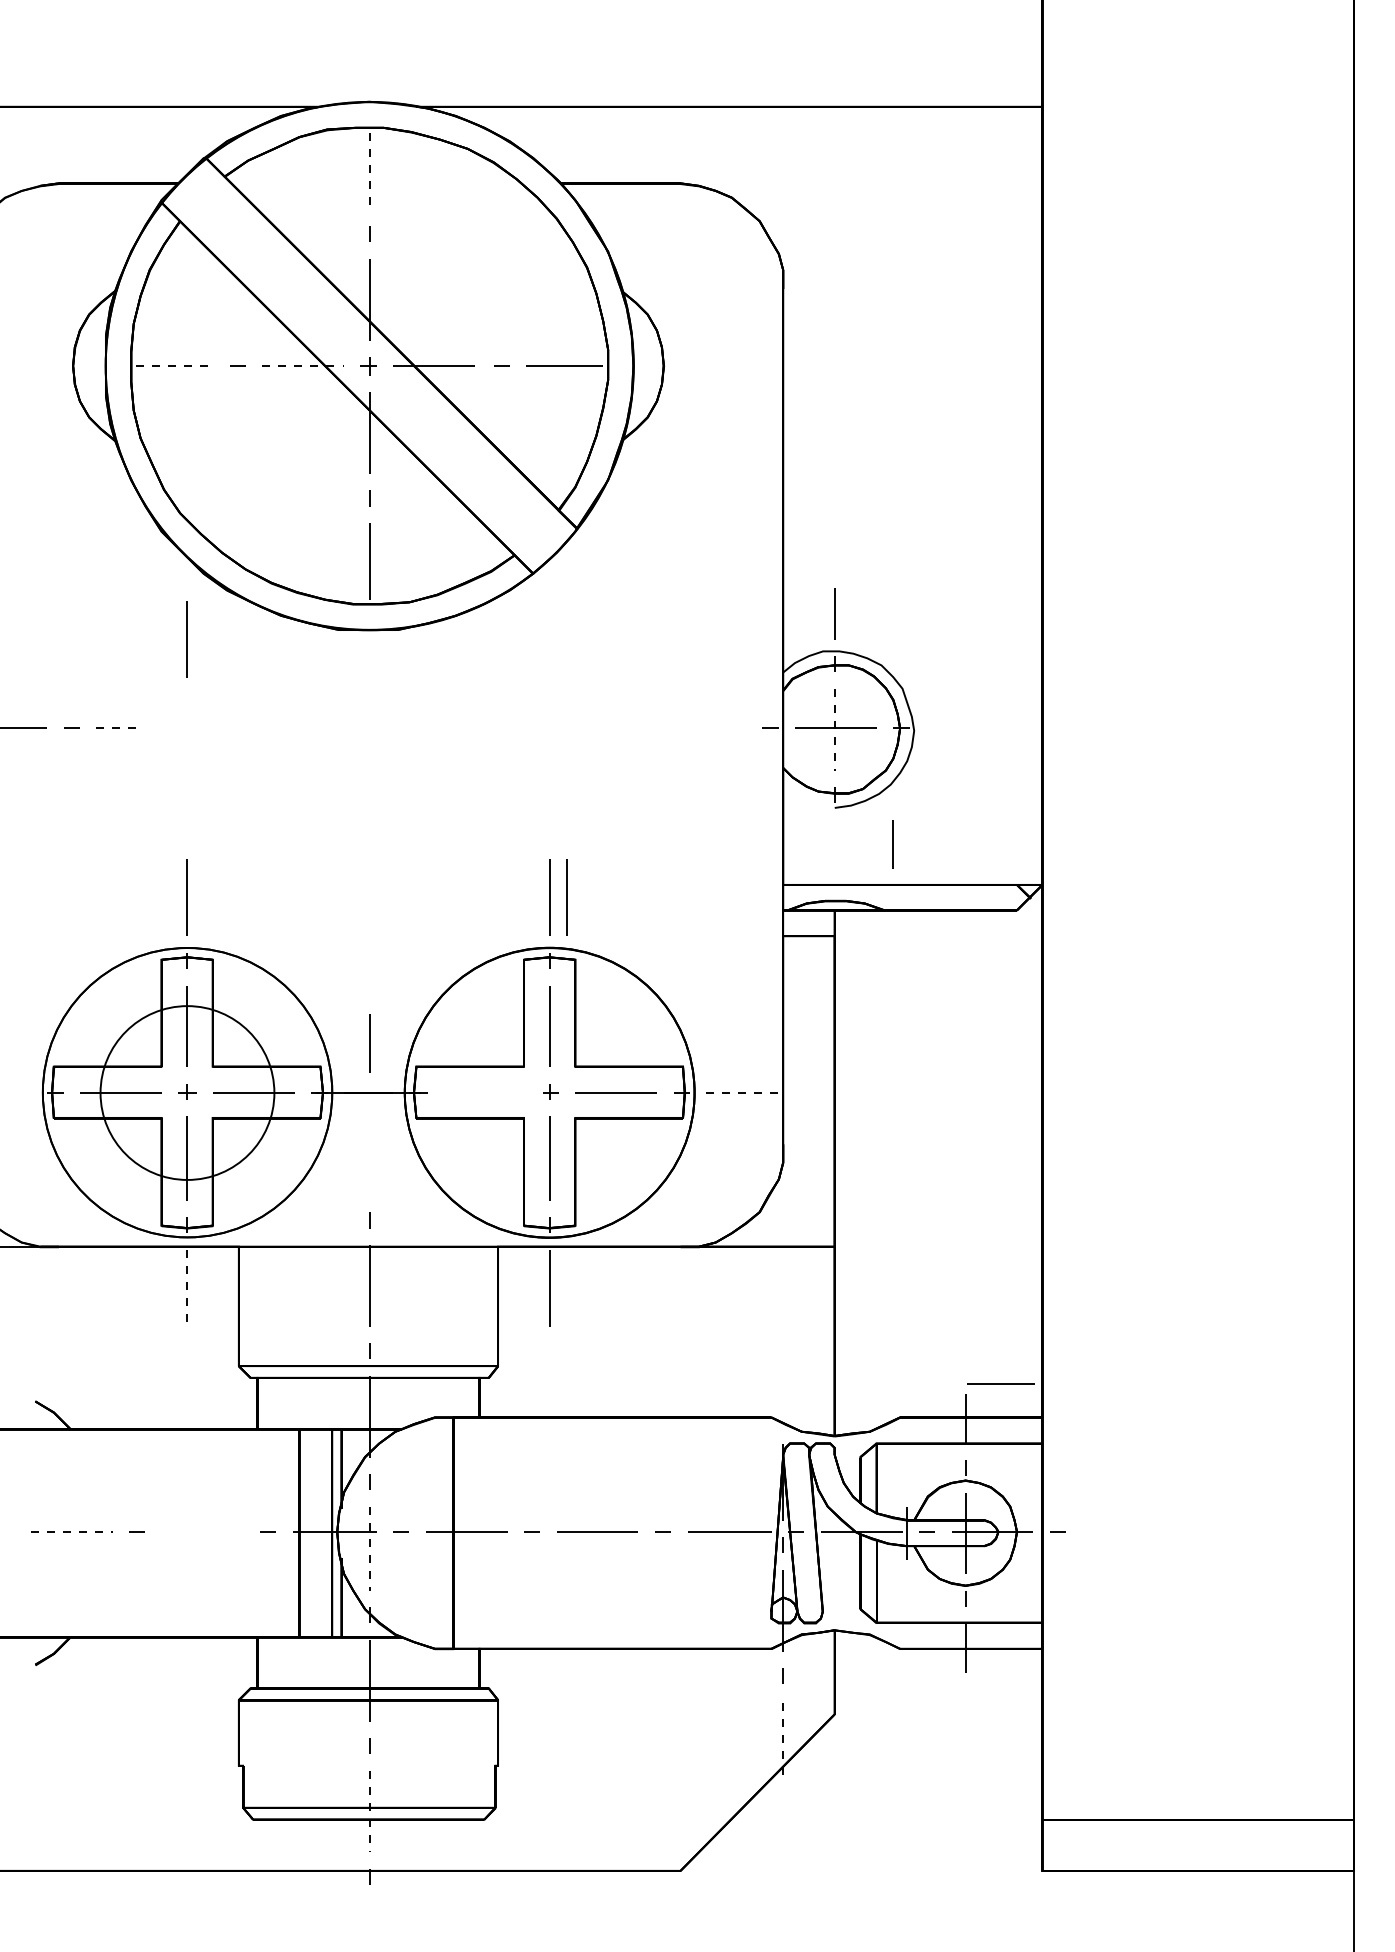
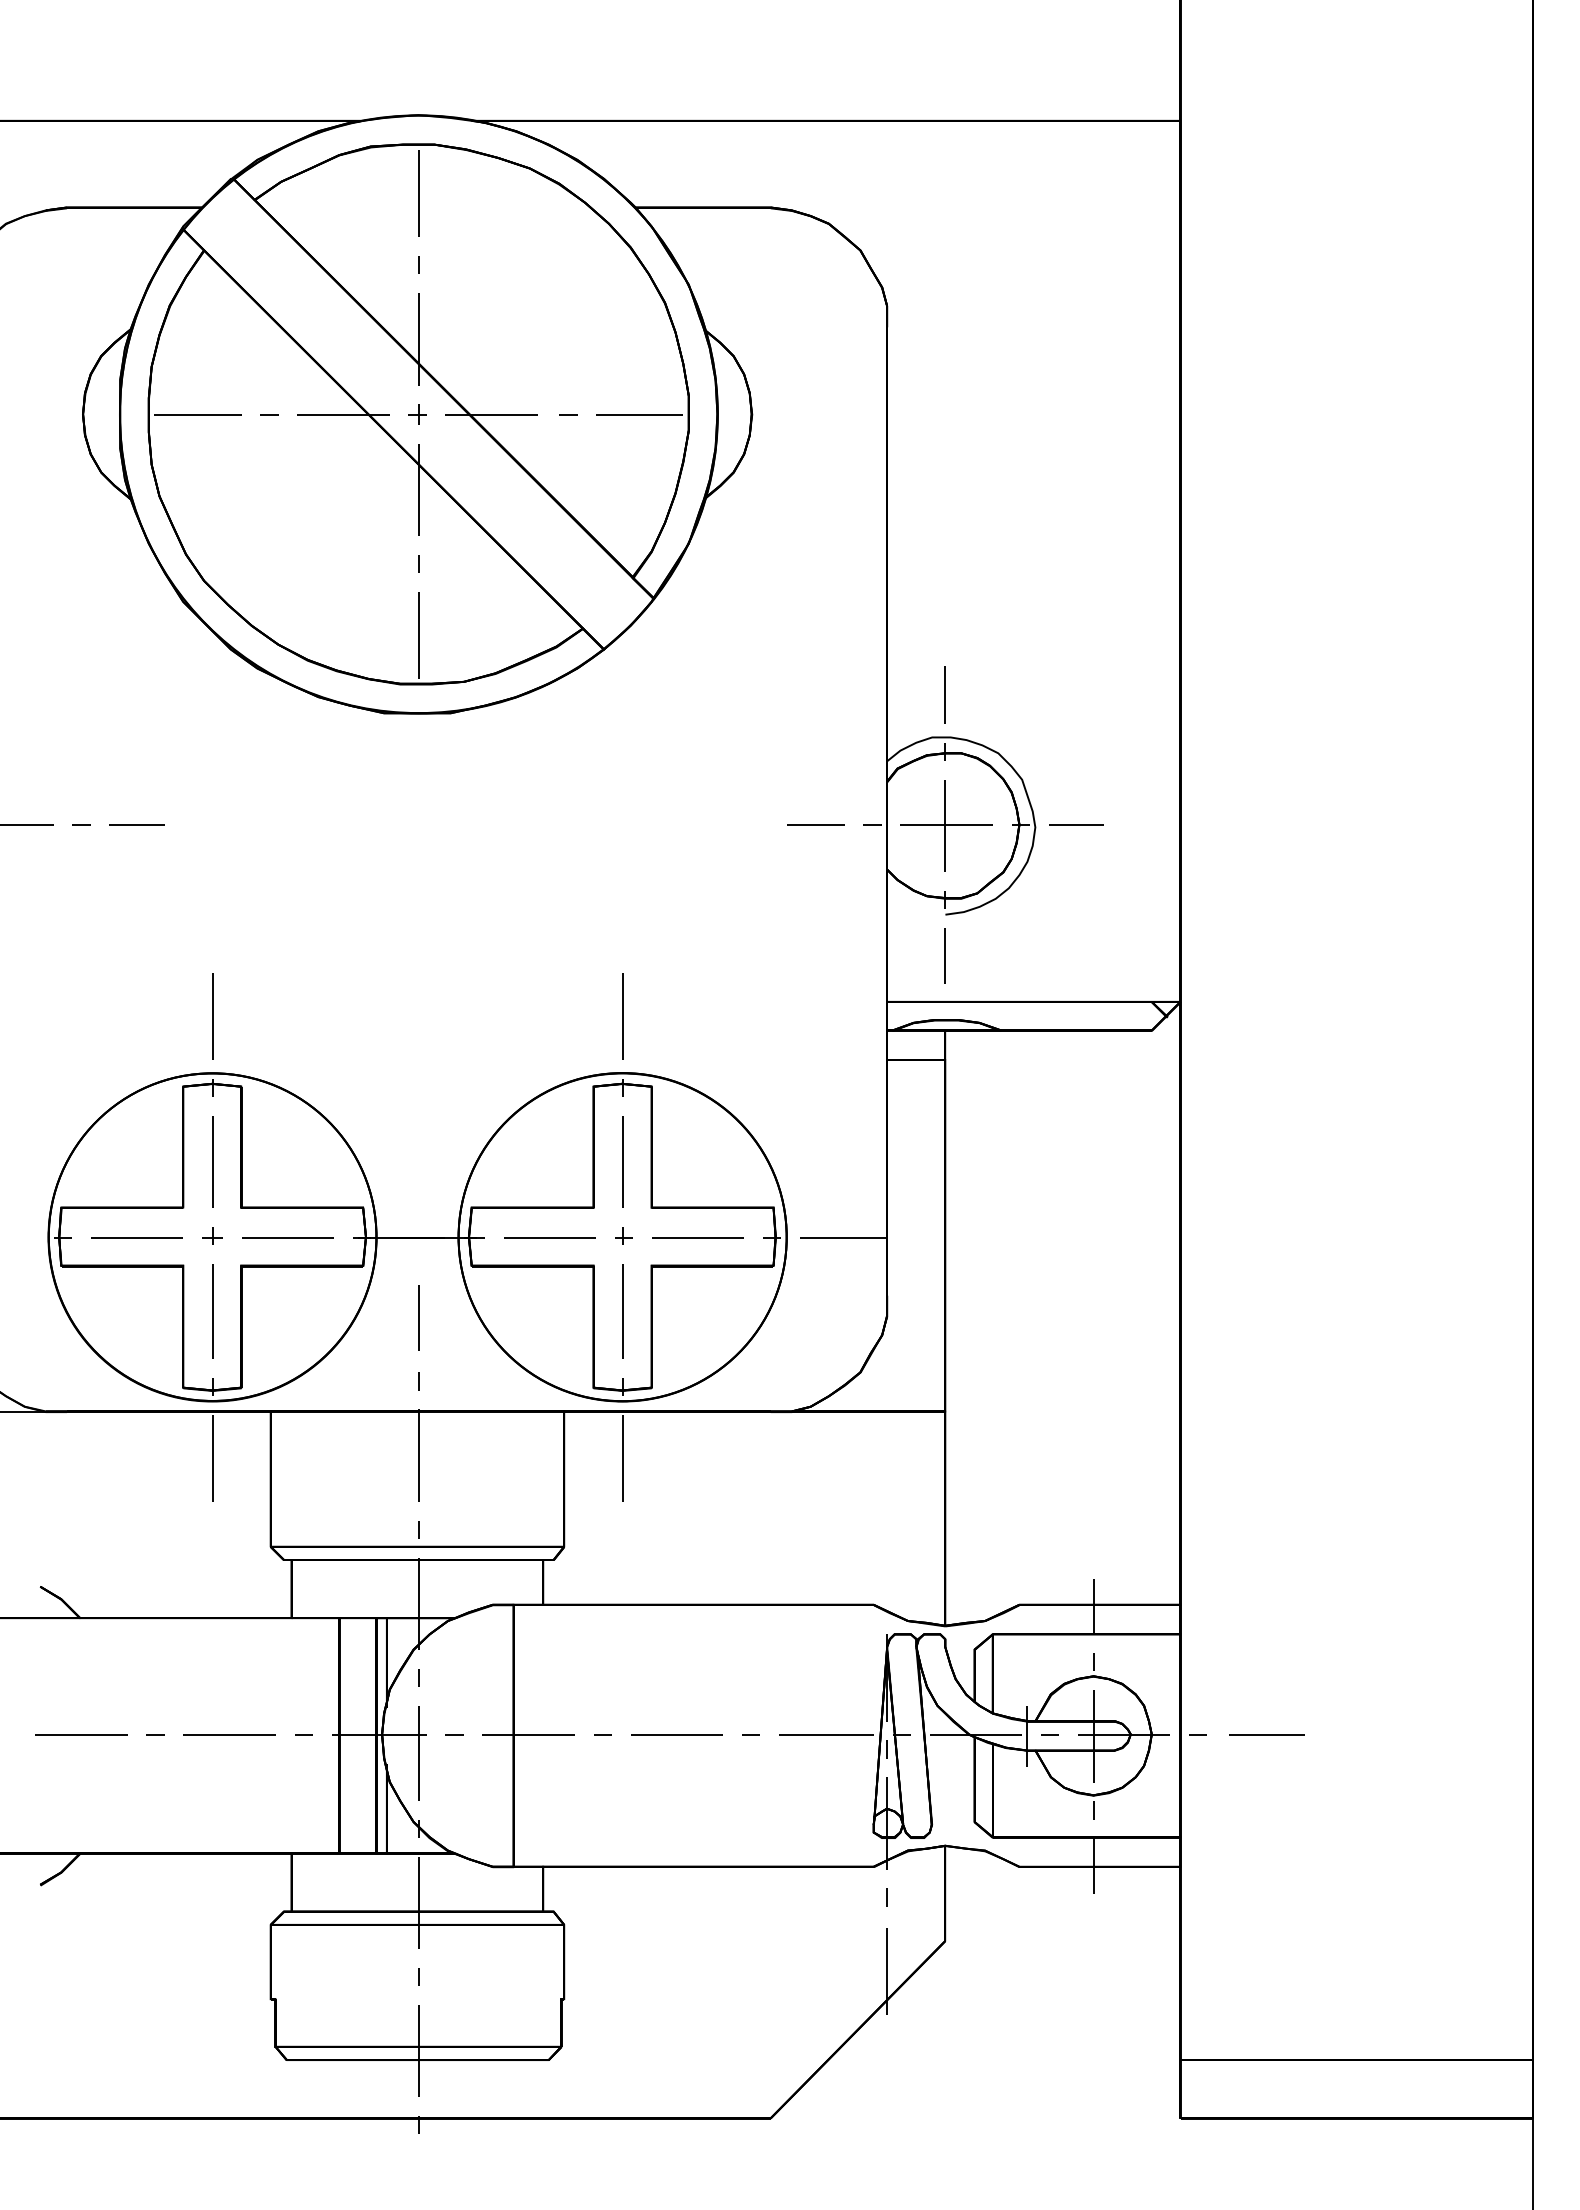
line: (369, 170) -> (418, 193), dashed -> solid
line: (174, 366) -> (197, 414), dashed -> solid
line: (303, 366) -> (343, 414), dashed -> solid
line: (187, 639) -> (212, 723), removed
line: (121, 728) -> (137, 824), dashed -> solid
line: (720, 728) -> (815, 824), added
line: (950, 728) -> (1076, 824), added
line: (834, 730) -> (945, 826), dashed -> solid
line: (892, 843) -> (944, 955), moved
line: (567, 897) -> (642, 1016), removed
line: (369, 1042) -> (418, 1317), moved
circle: (187, 1093) -> (212, 1237), size x1.67
line: (485, 1093) -> (549, 1237), added
line: (744, 1093) -> (843, 1237), dashed -> solid
line: (187, 1288) -> (212, 1458), dashed -> solid
line: (1000, 1383) -> (1266, 1734), moved
line: (72, 1531) -> (82, 1734), dashed -> solid
line: (202, 1531) -> (229, 1734), added
line: (369, 1548) -> (418, 1753), dashed -> solid
line: (783, 1741) -> (887, 1971), dashed -> solid
line: (369, 1811) -> (418, 2051), dashed -> solid

